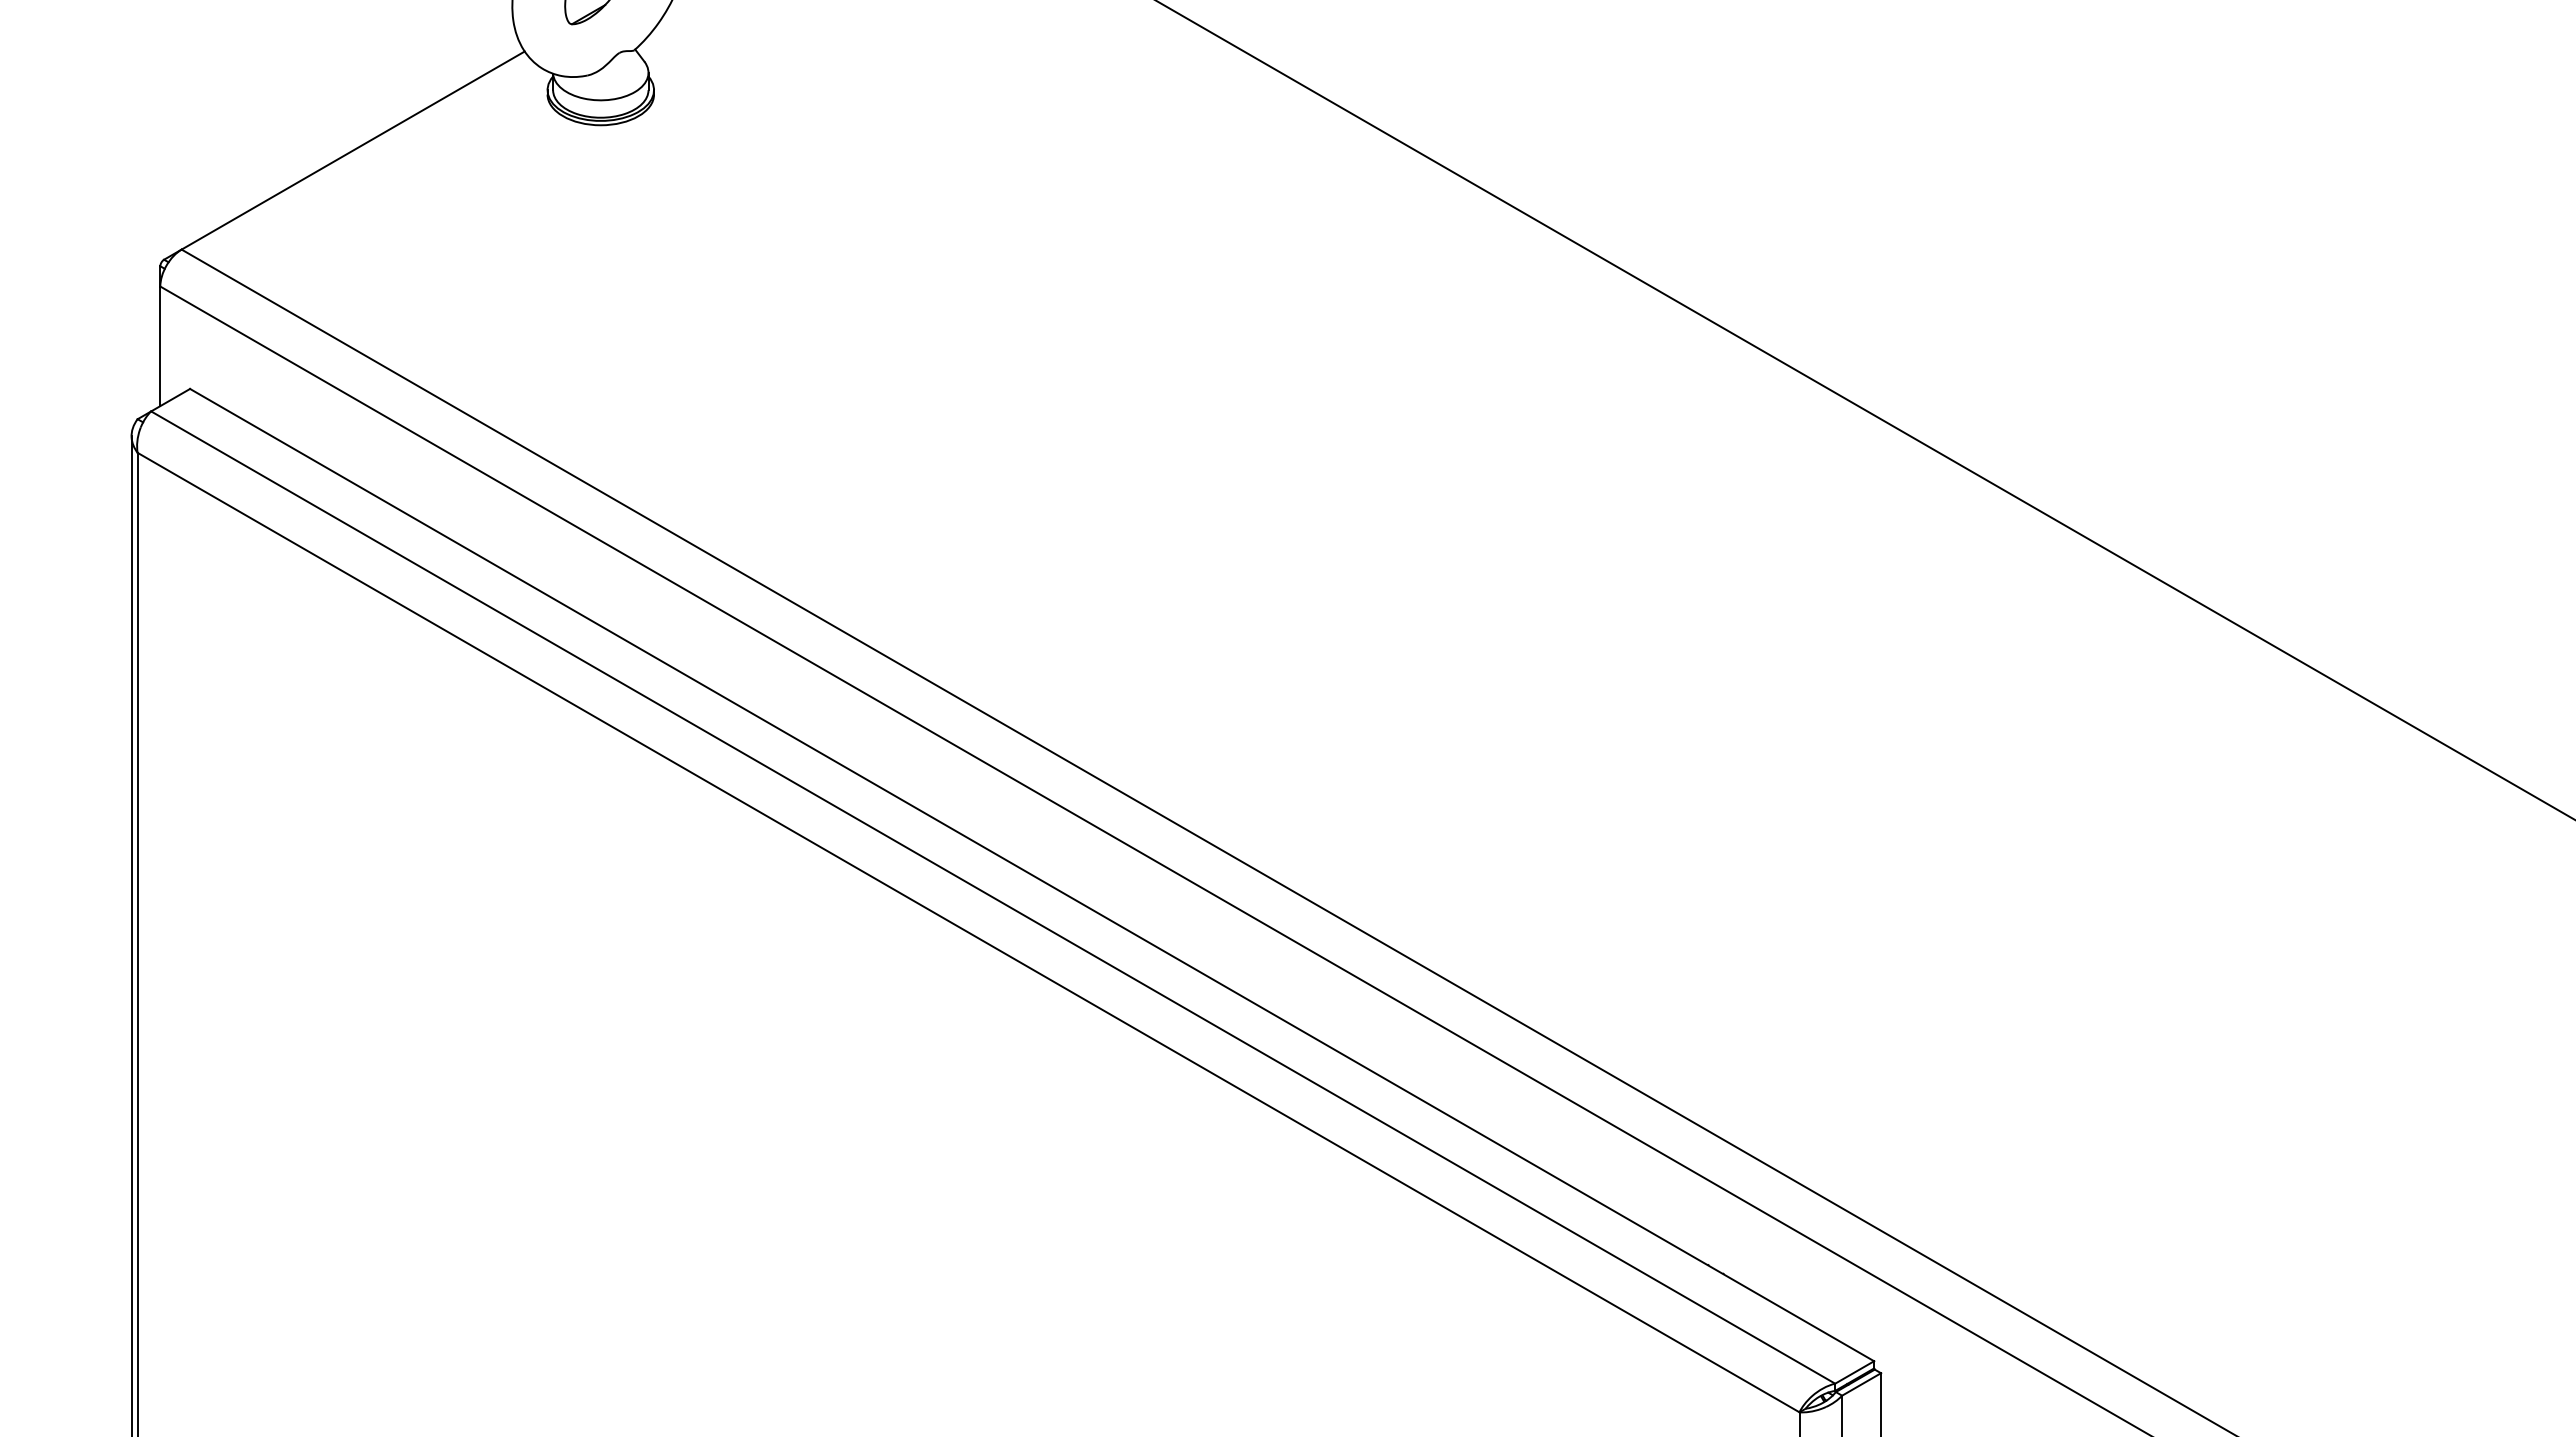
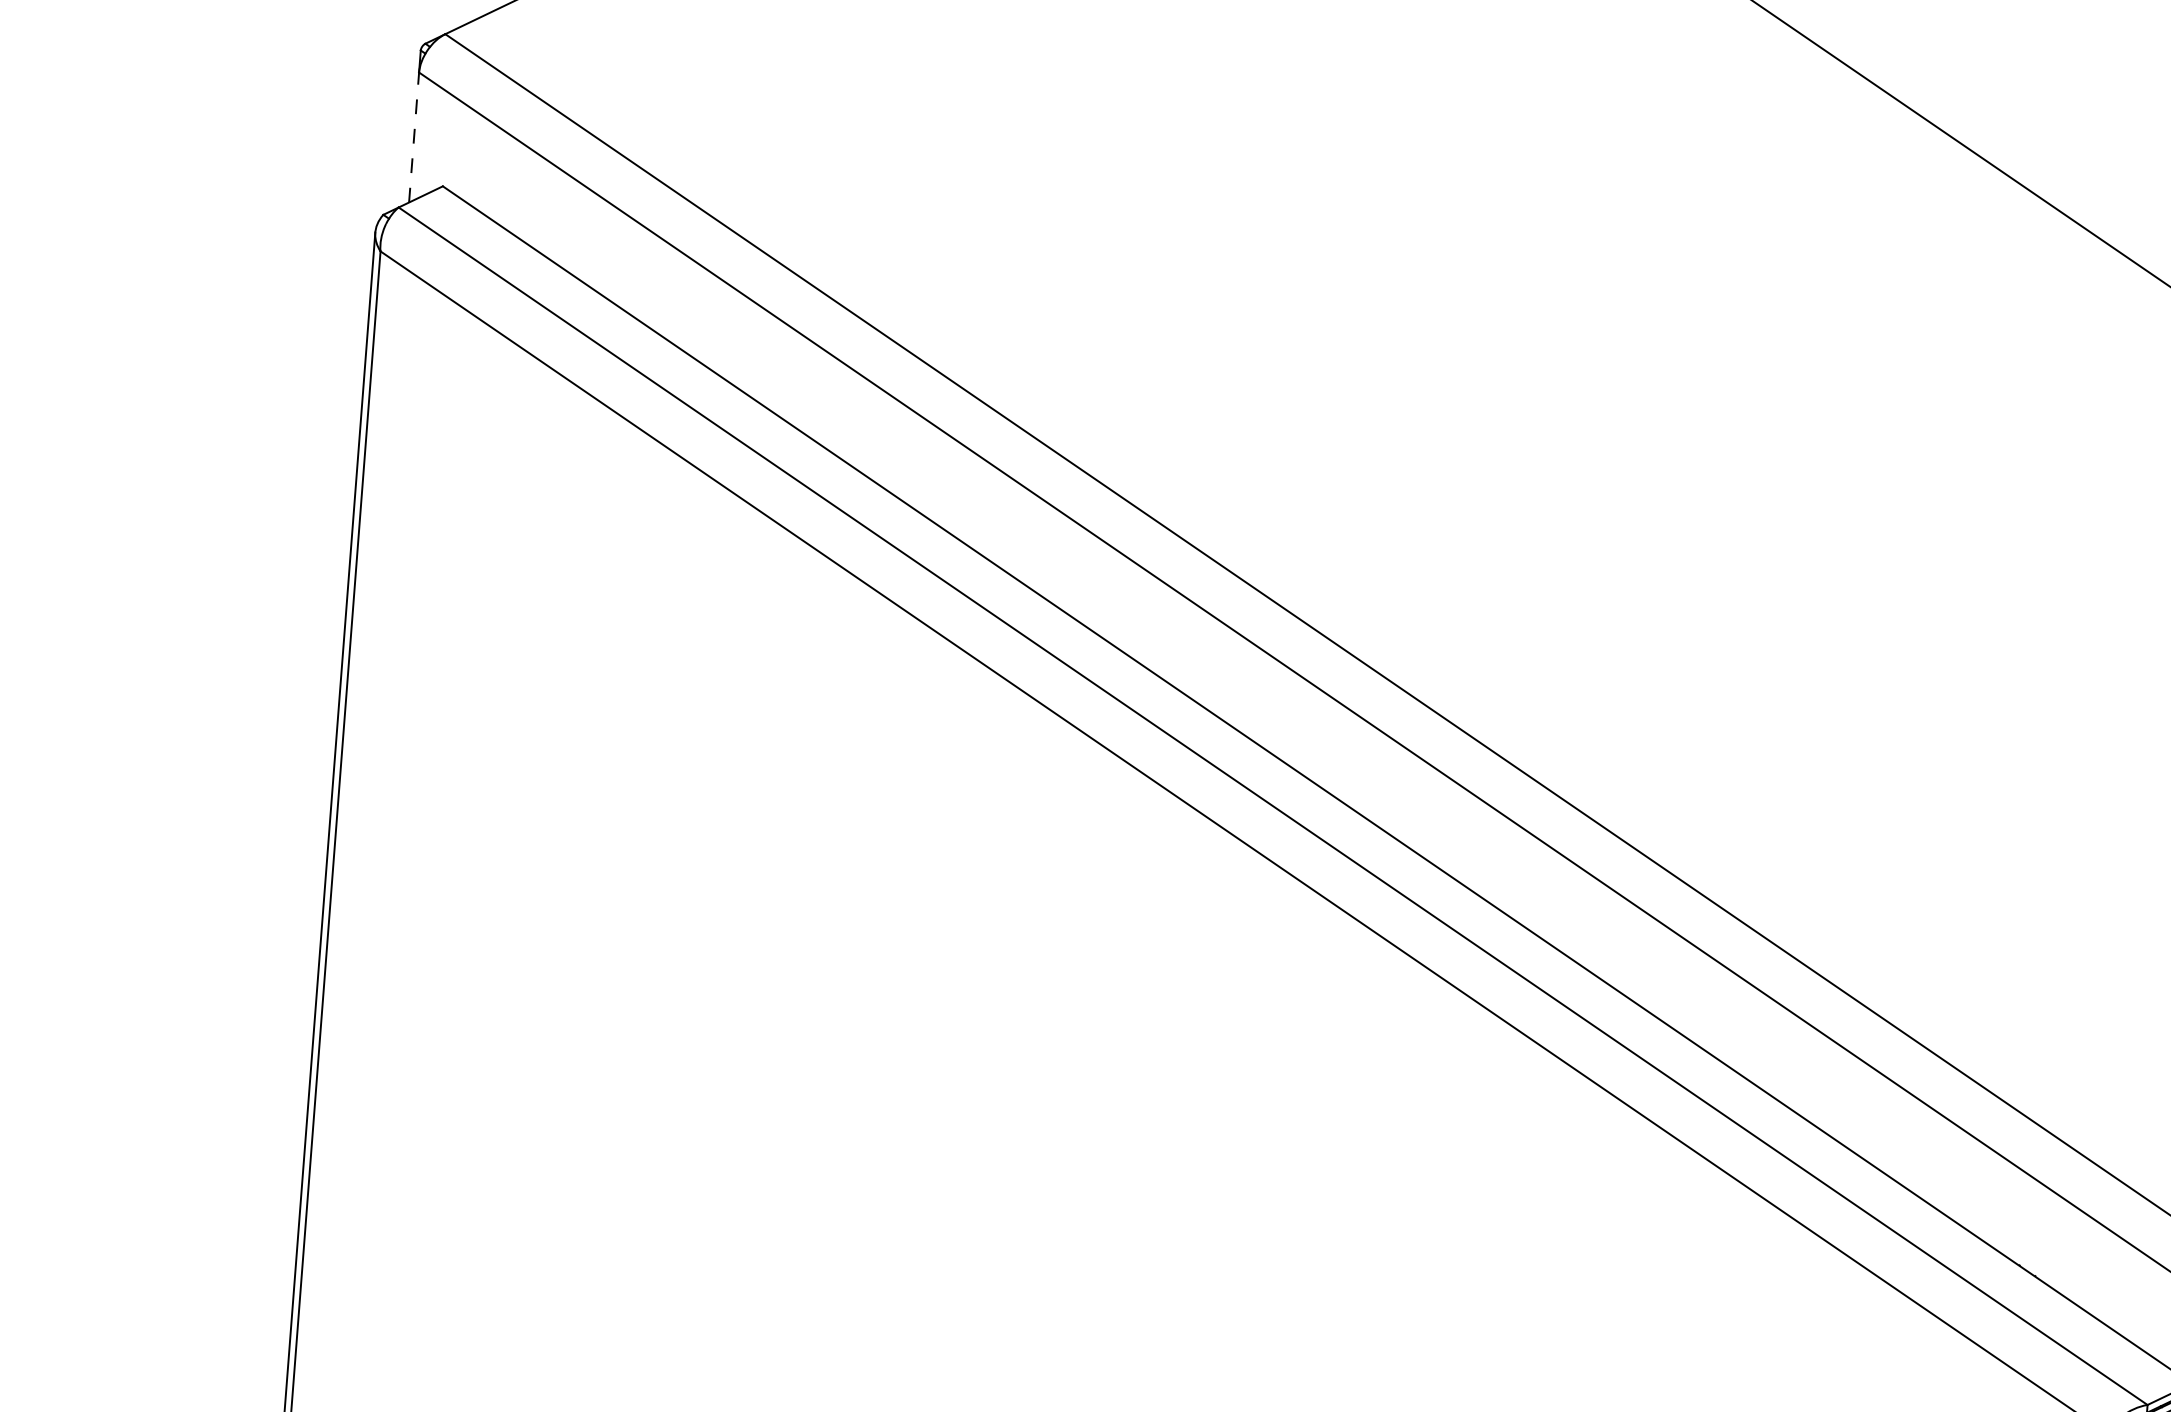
line: (160, 346) -> (414, 137), solid -> dashed

